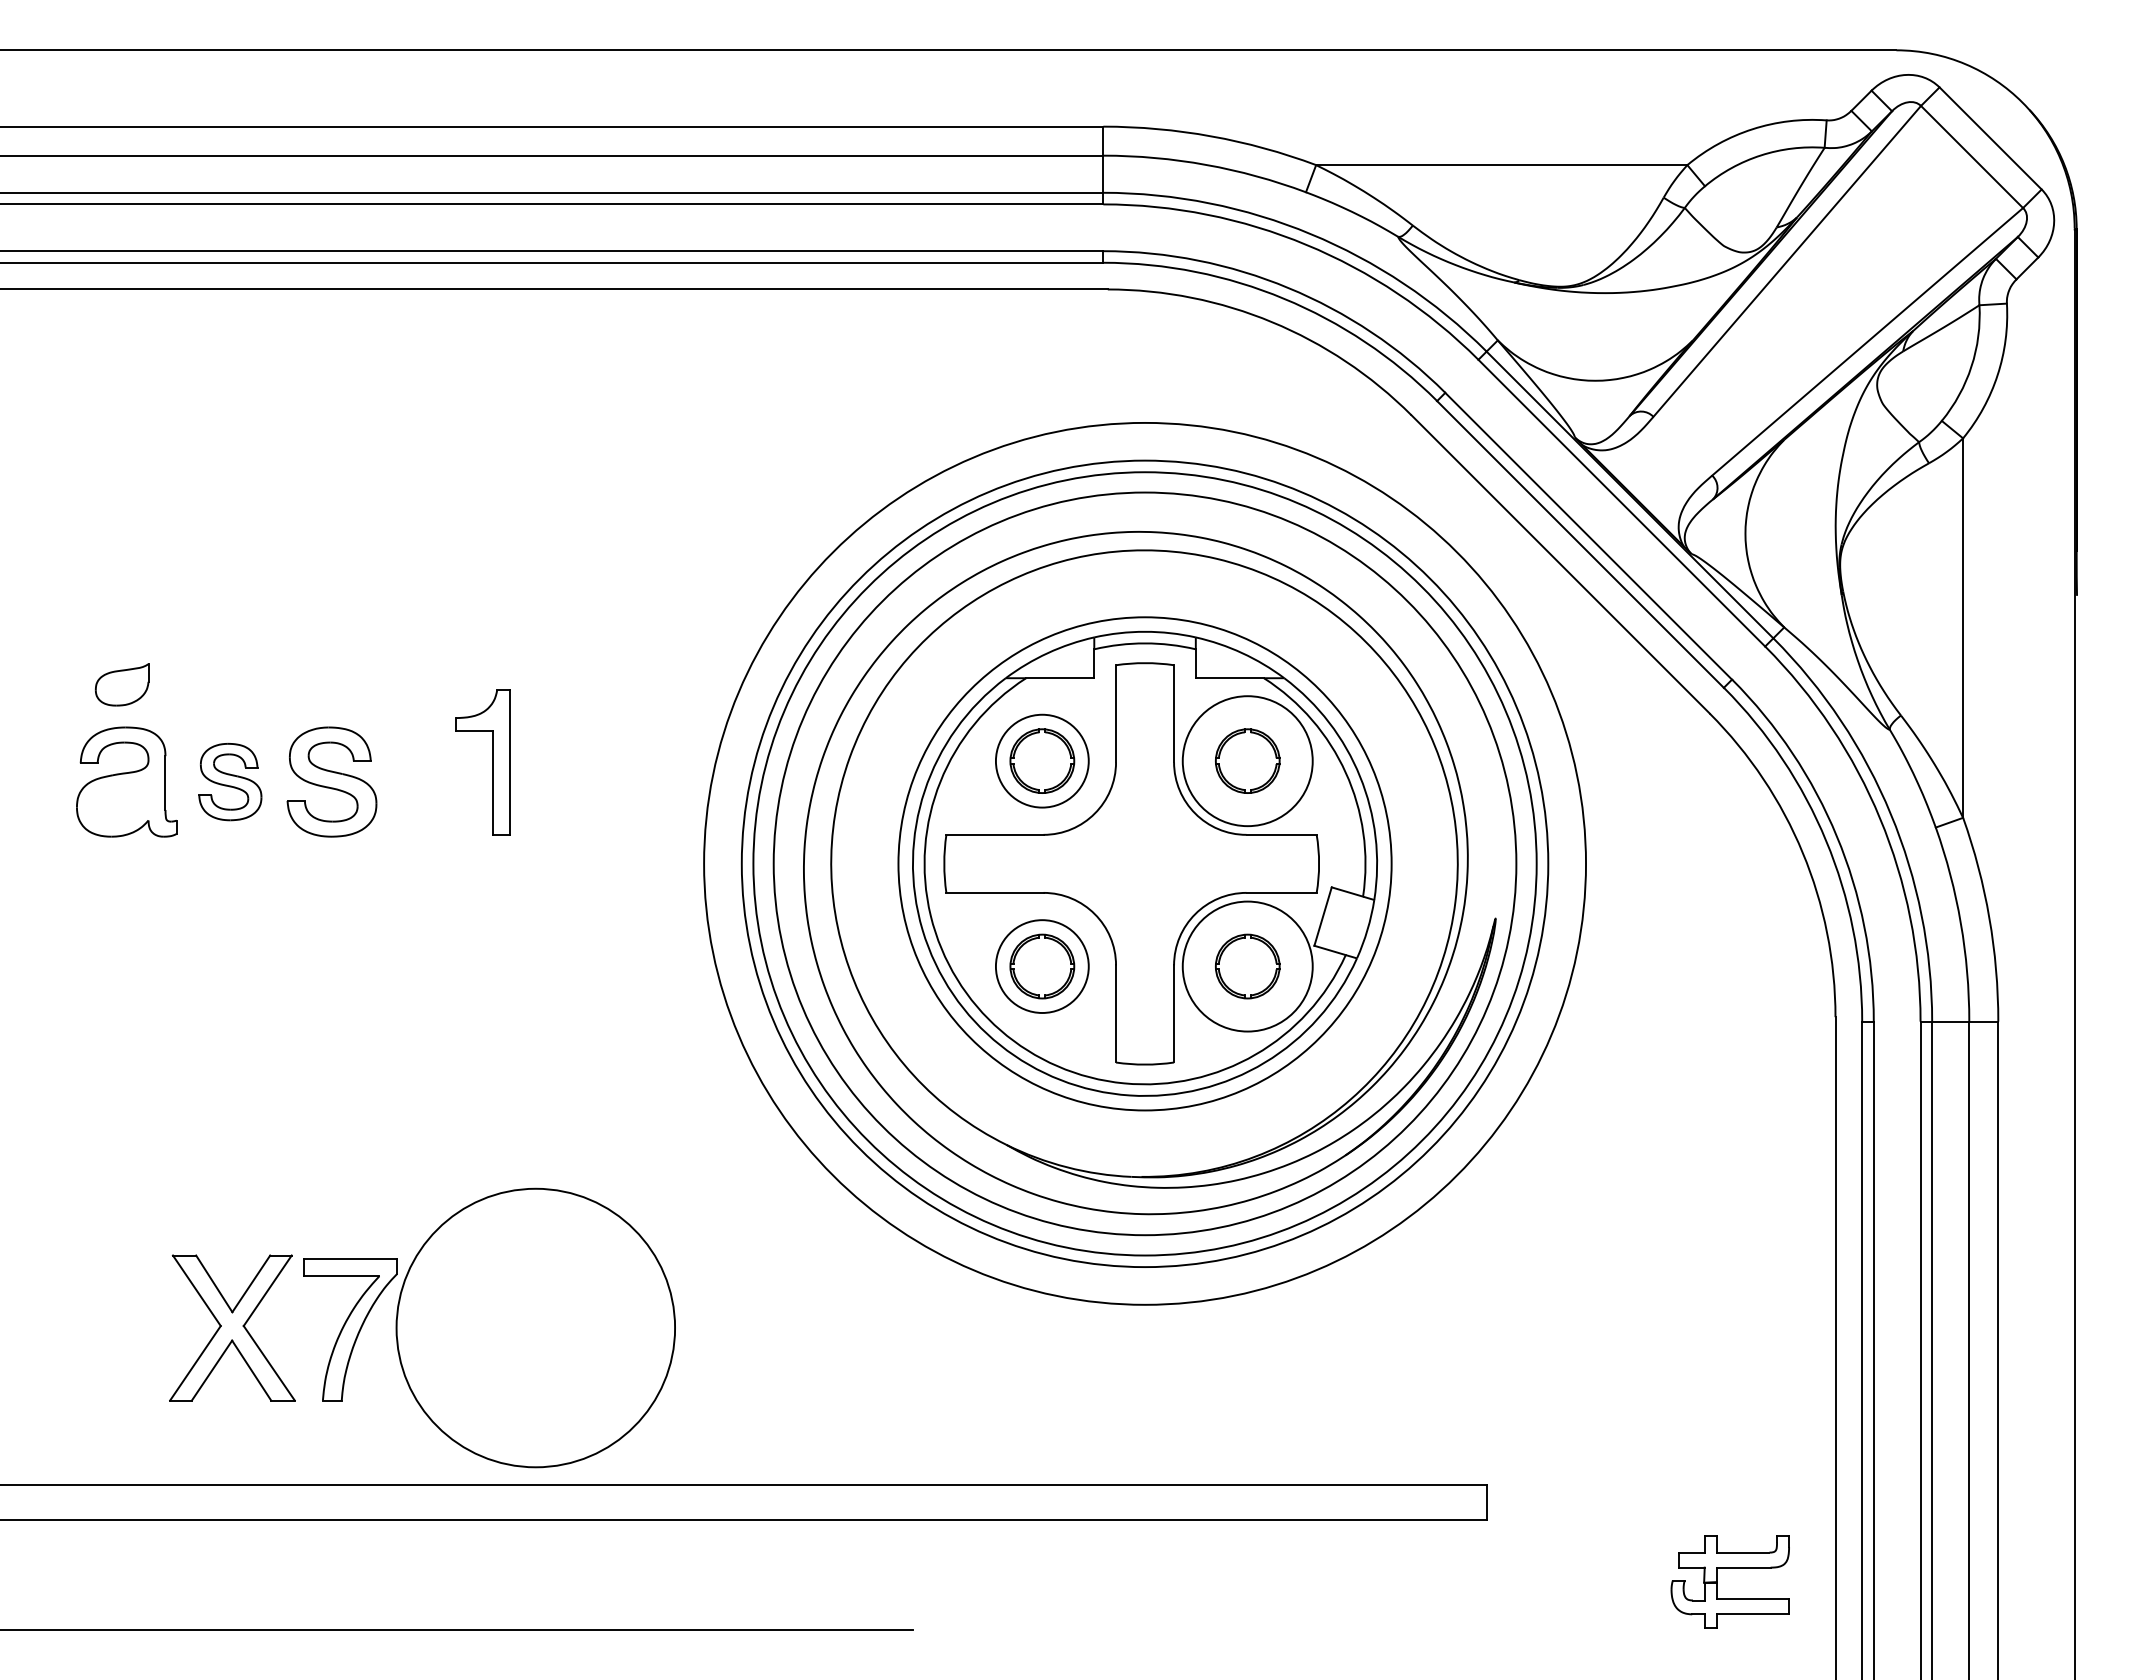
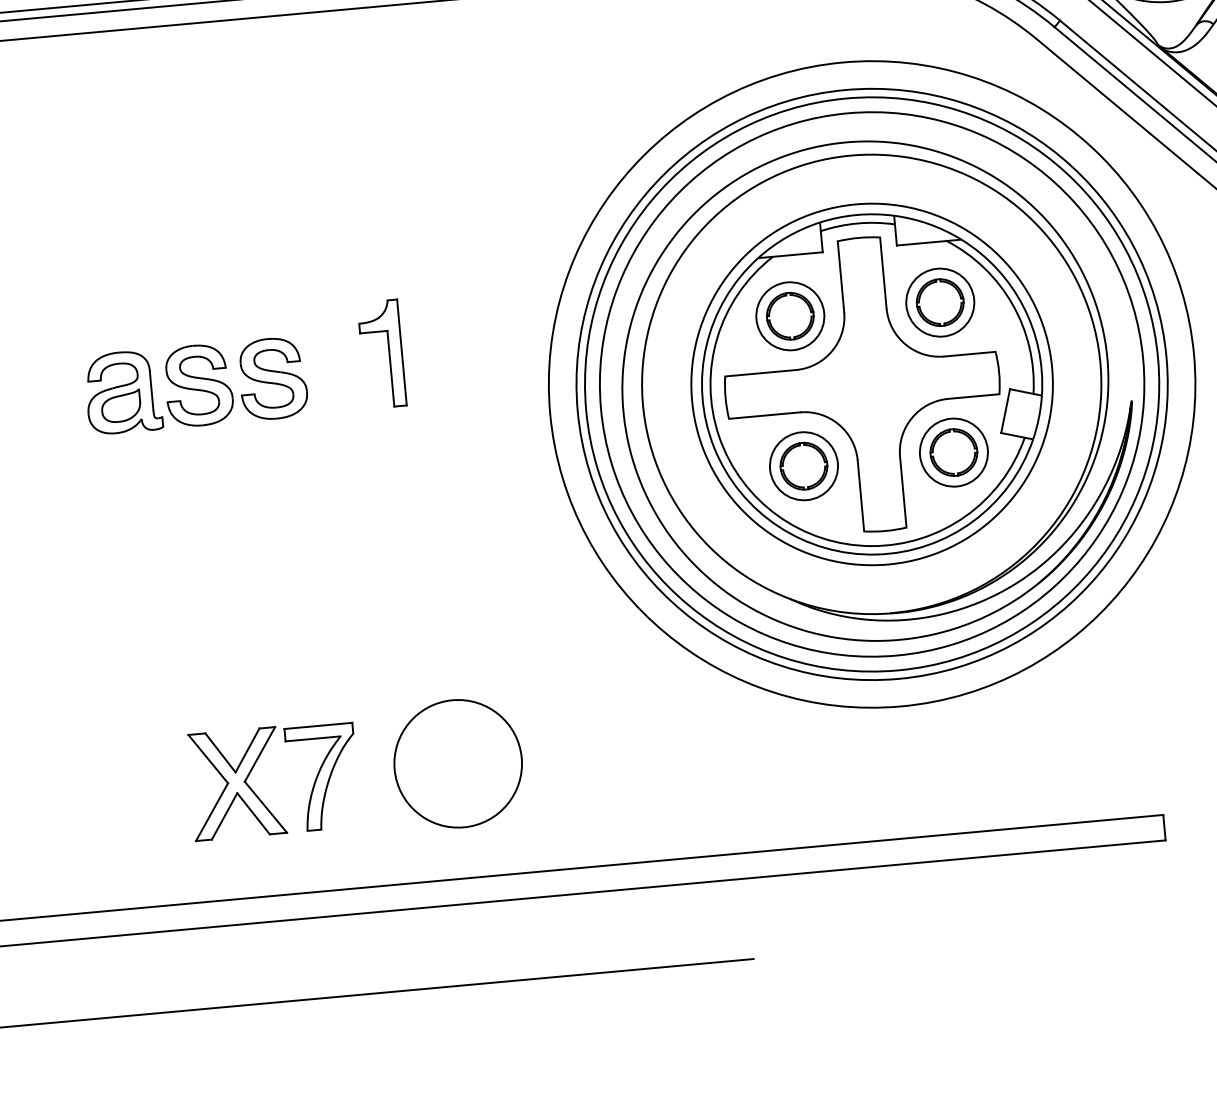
part: (121, 684) -> (120, 406), moved
circle: (1247, 760) -> (940, 302), size x0.71
part: (230, 781) -> (198, 385), size x1.43
circle: (1247, 966) -> (953, 452), size x0.71
circle: (535, 1328) -> (457, 764), size x0.62

